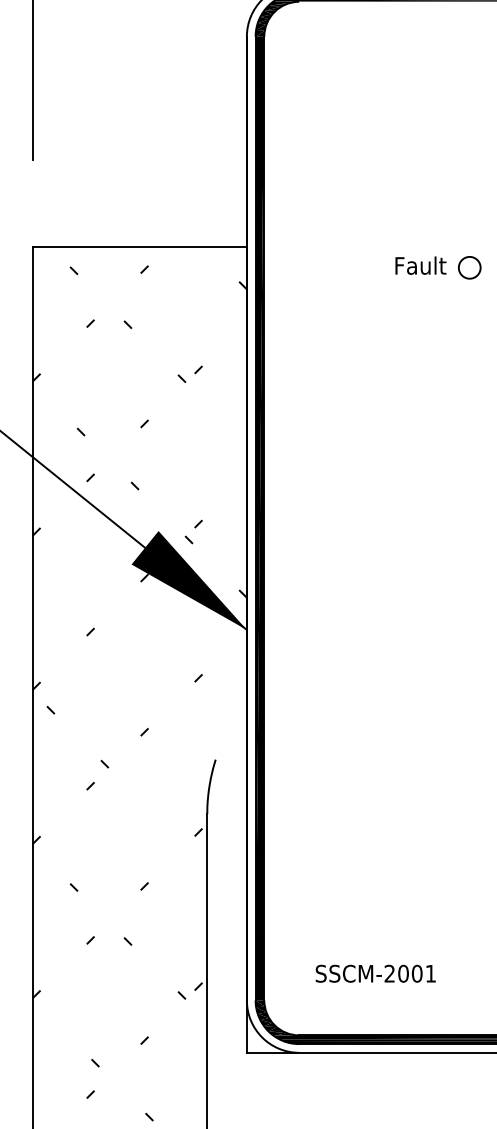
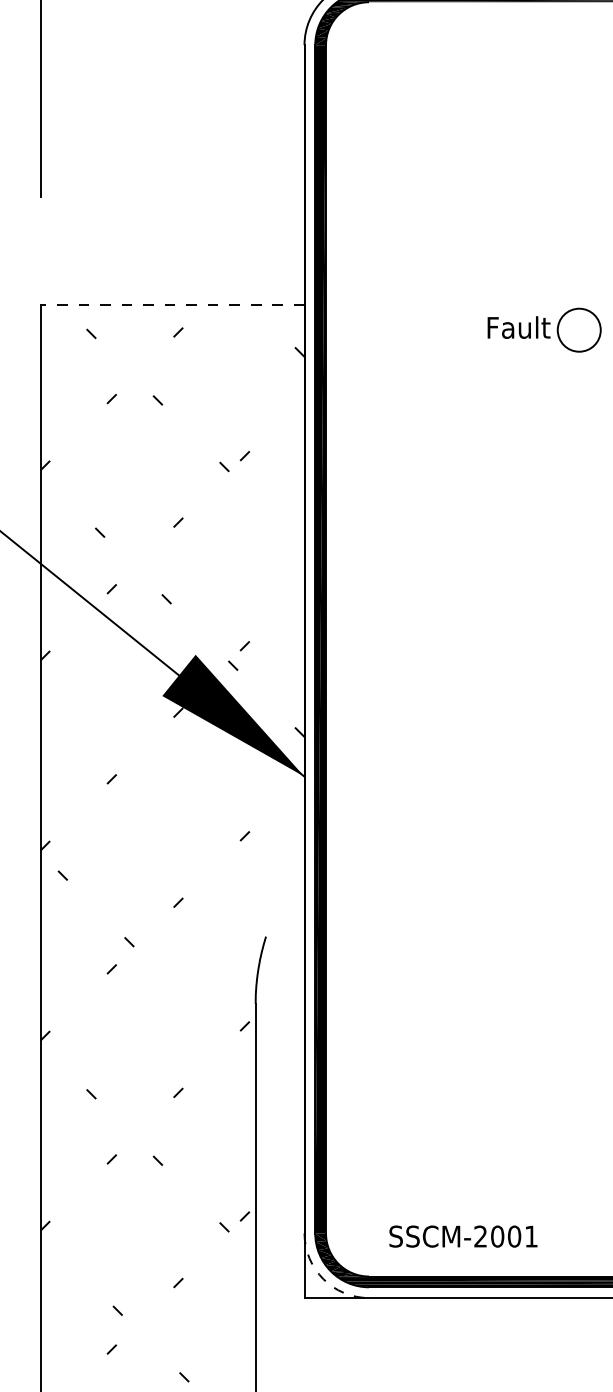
line: (139, 246) -> (172, 304), solid -> dashed
circle: (469, 267) -> (578, 329), size x1.6
text: (375, 973) -> (463, 1236), moved
arc: (262, 1037) -> (323, 1279), solid -> dashed

